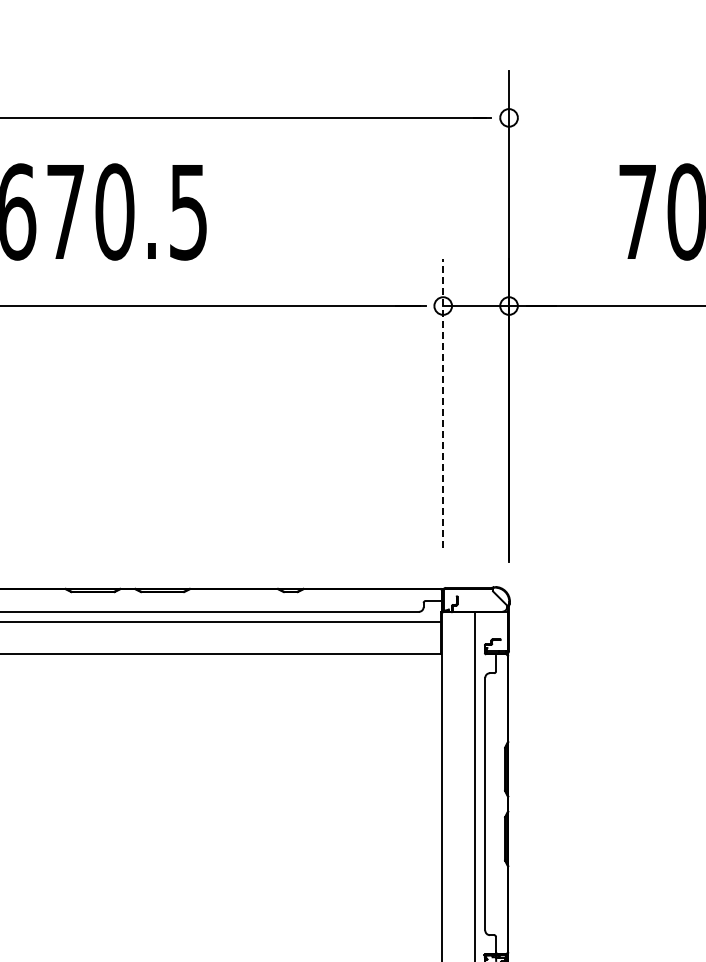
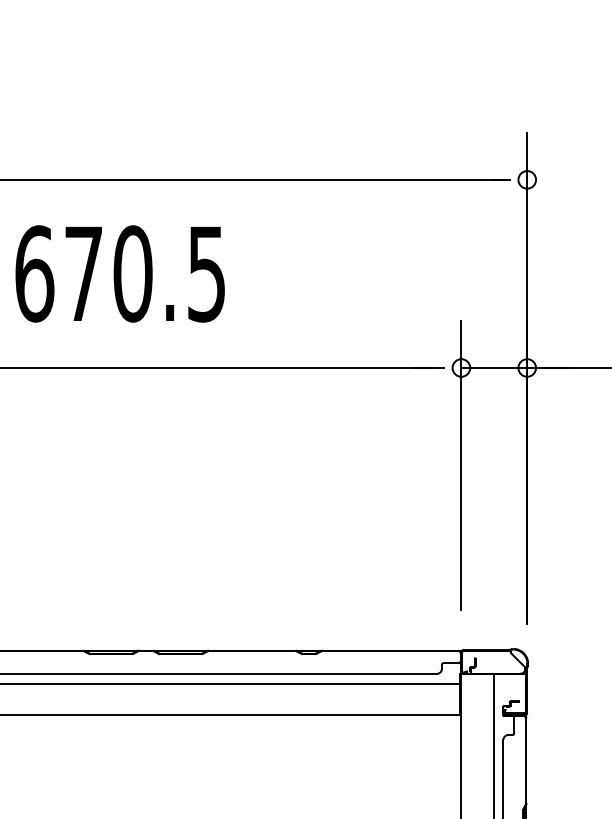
line: (443, 403) -> (461, 465), dashed -> solid

